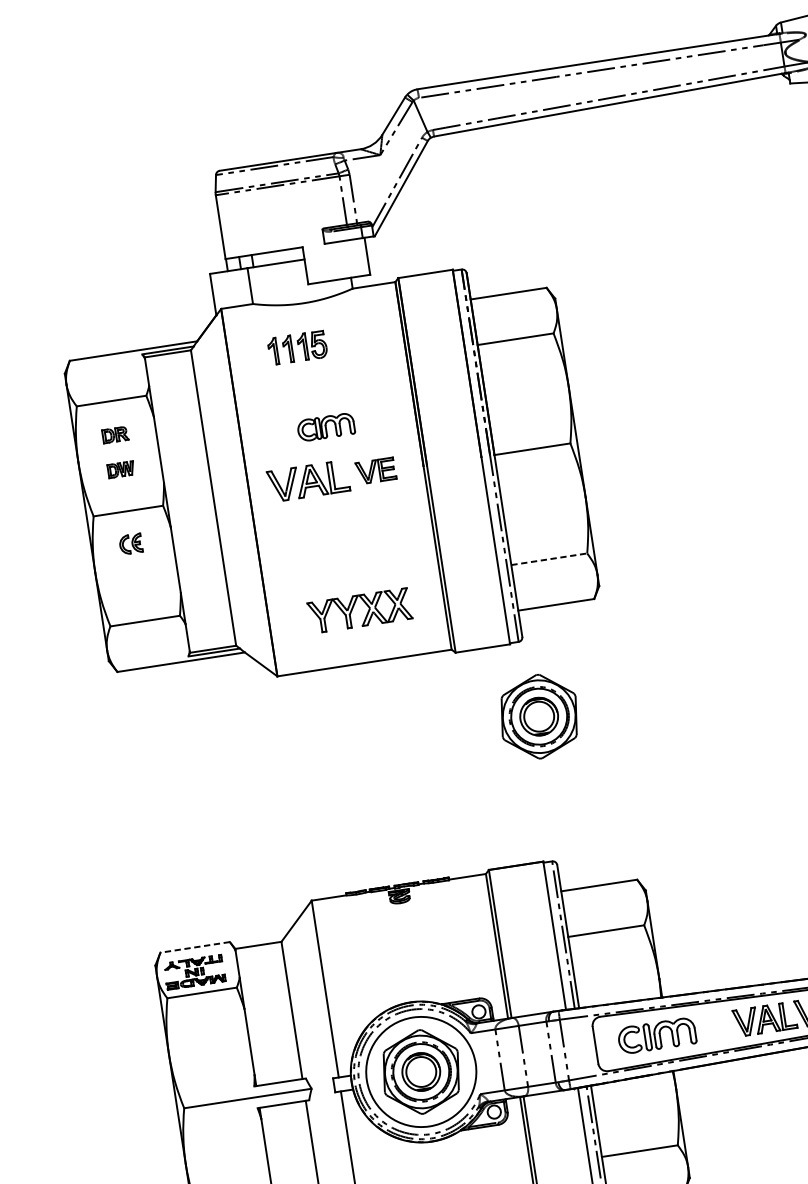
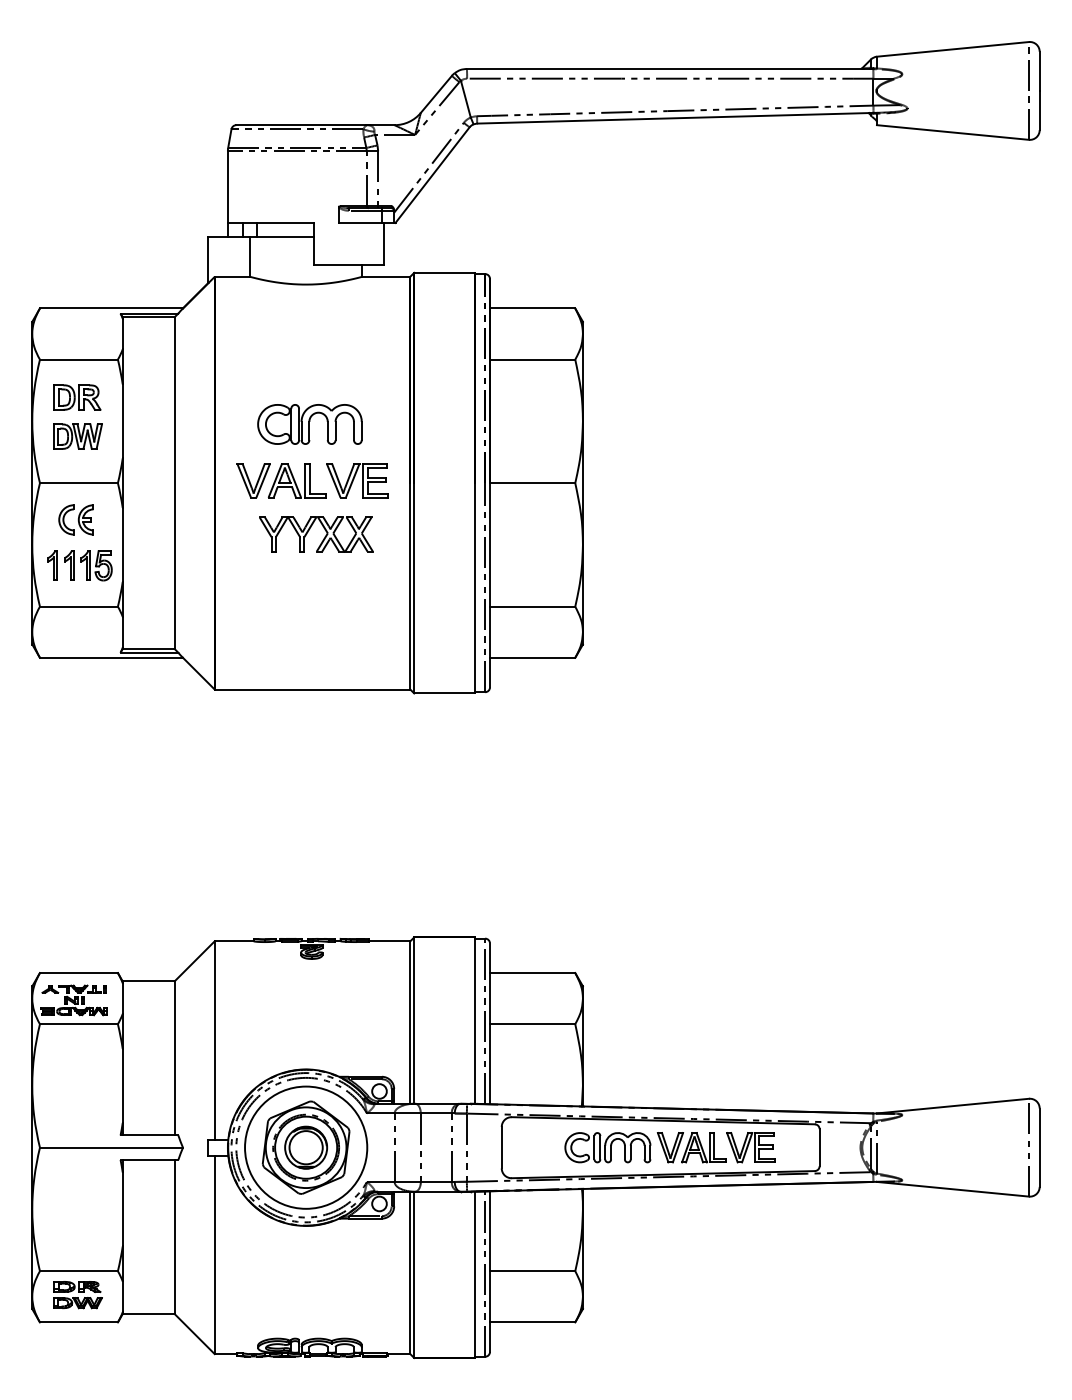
part: (297, 347) -> (79, 565), moved
part: (325, 427) -> (309, 424), size x1.67
part: (115, 434) -> (77, 397), size x1.67
part: (120, 469) -> (77, 436), size x1.67
part: (376, 470) -> (357, 480), size x1.43
part: (130, 543) -> (75, 519), size x1.43
line: (549, 559) -> (532, 606), dashed -> solid
part: (354, 607) -> (310, 529), moved
part: (538, 716) -> (494, 777), removed
line: (194, 947) -> (78, 973), dashed -> solid
part: (656, 1035) -> (607, 1147), moved

